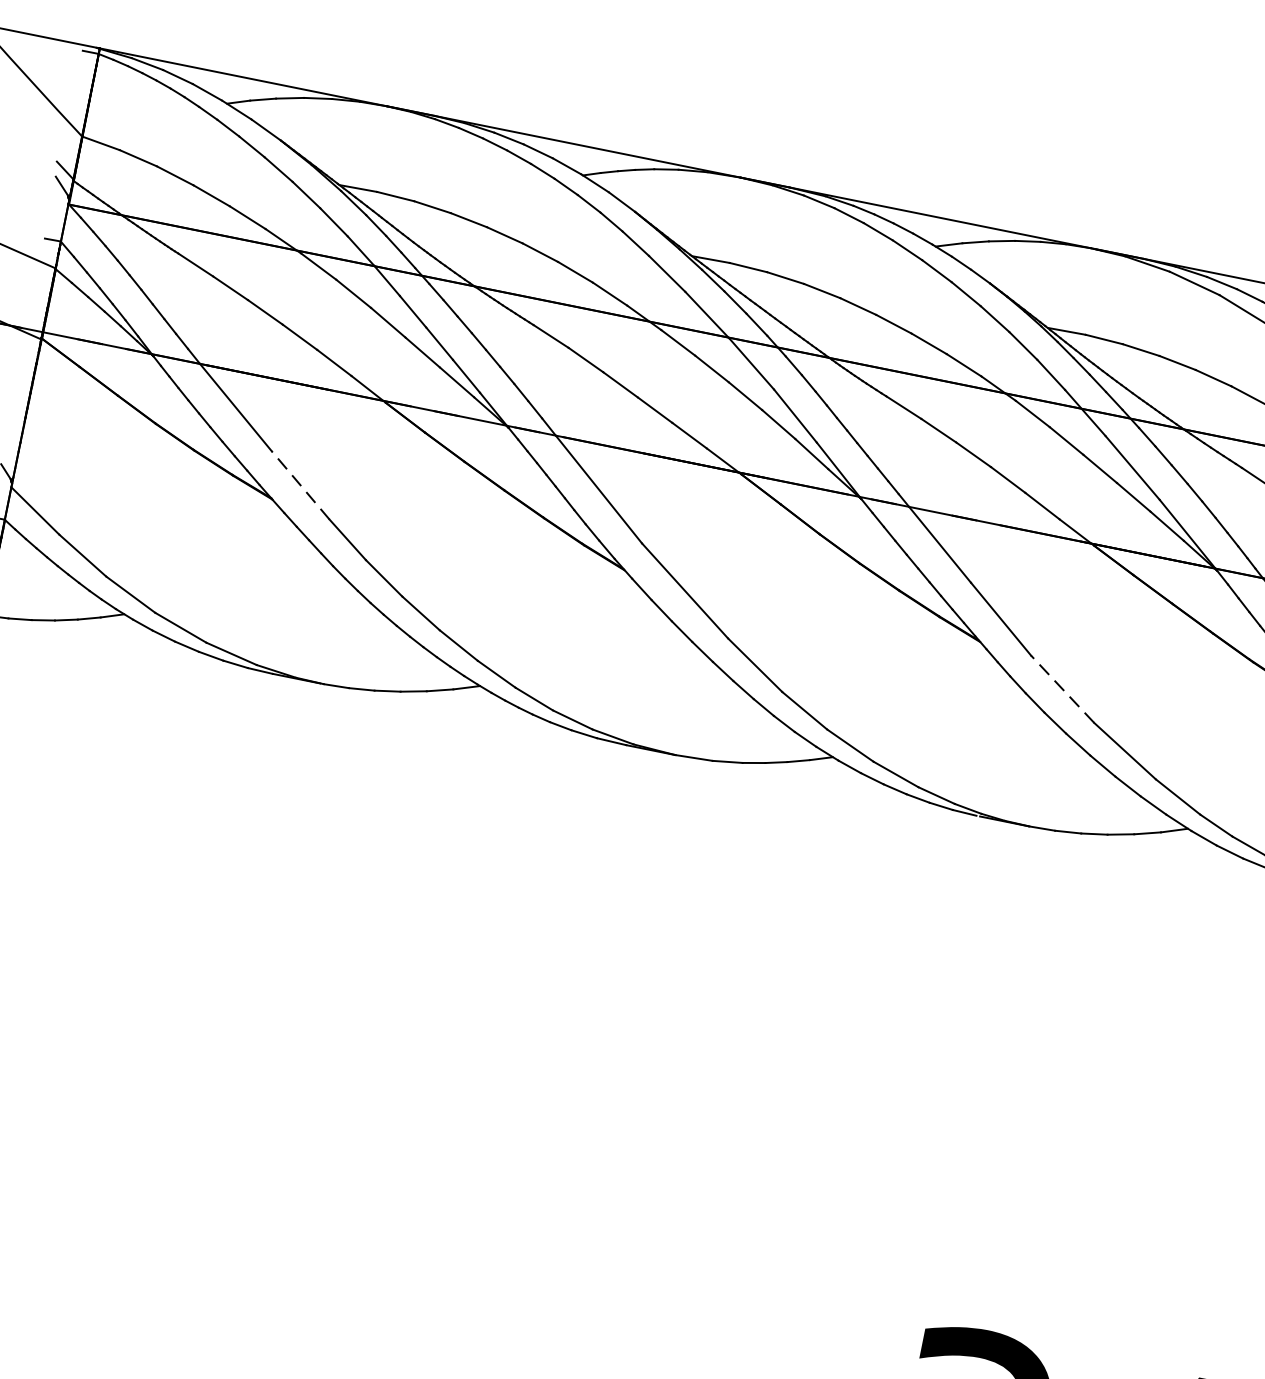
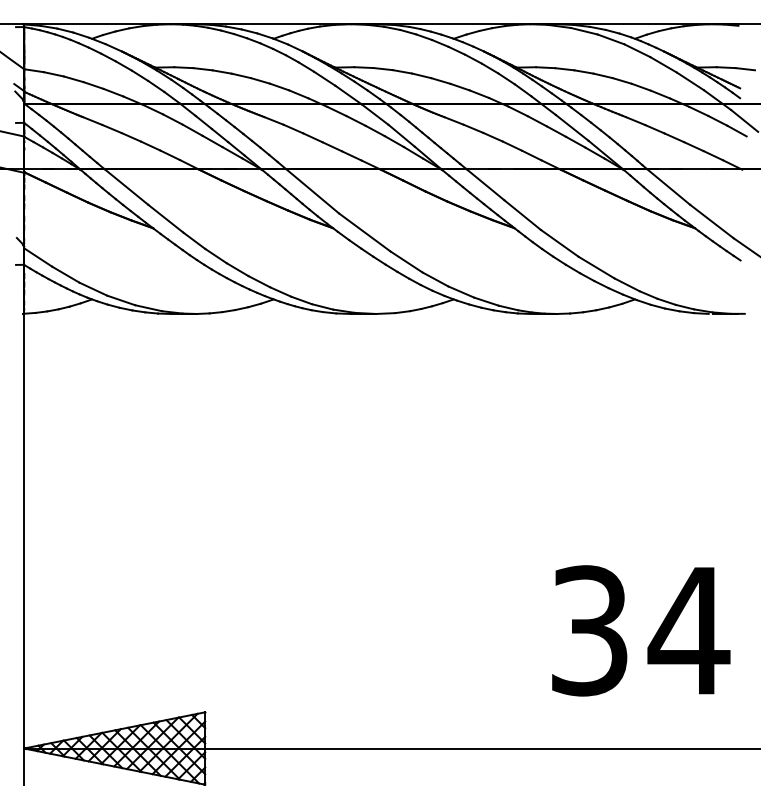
line: (300, 484) -> (165, 218), dashed -> solid
line: (1062, 689) -> (559, 243), dashed -> solid

